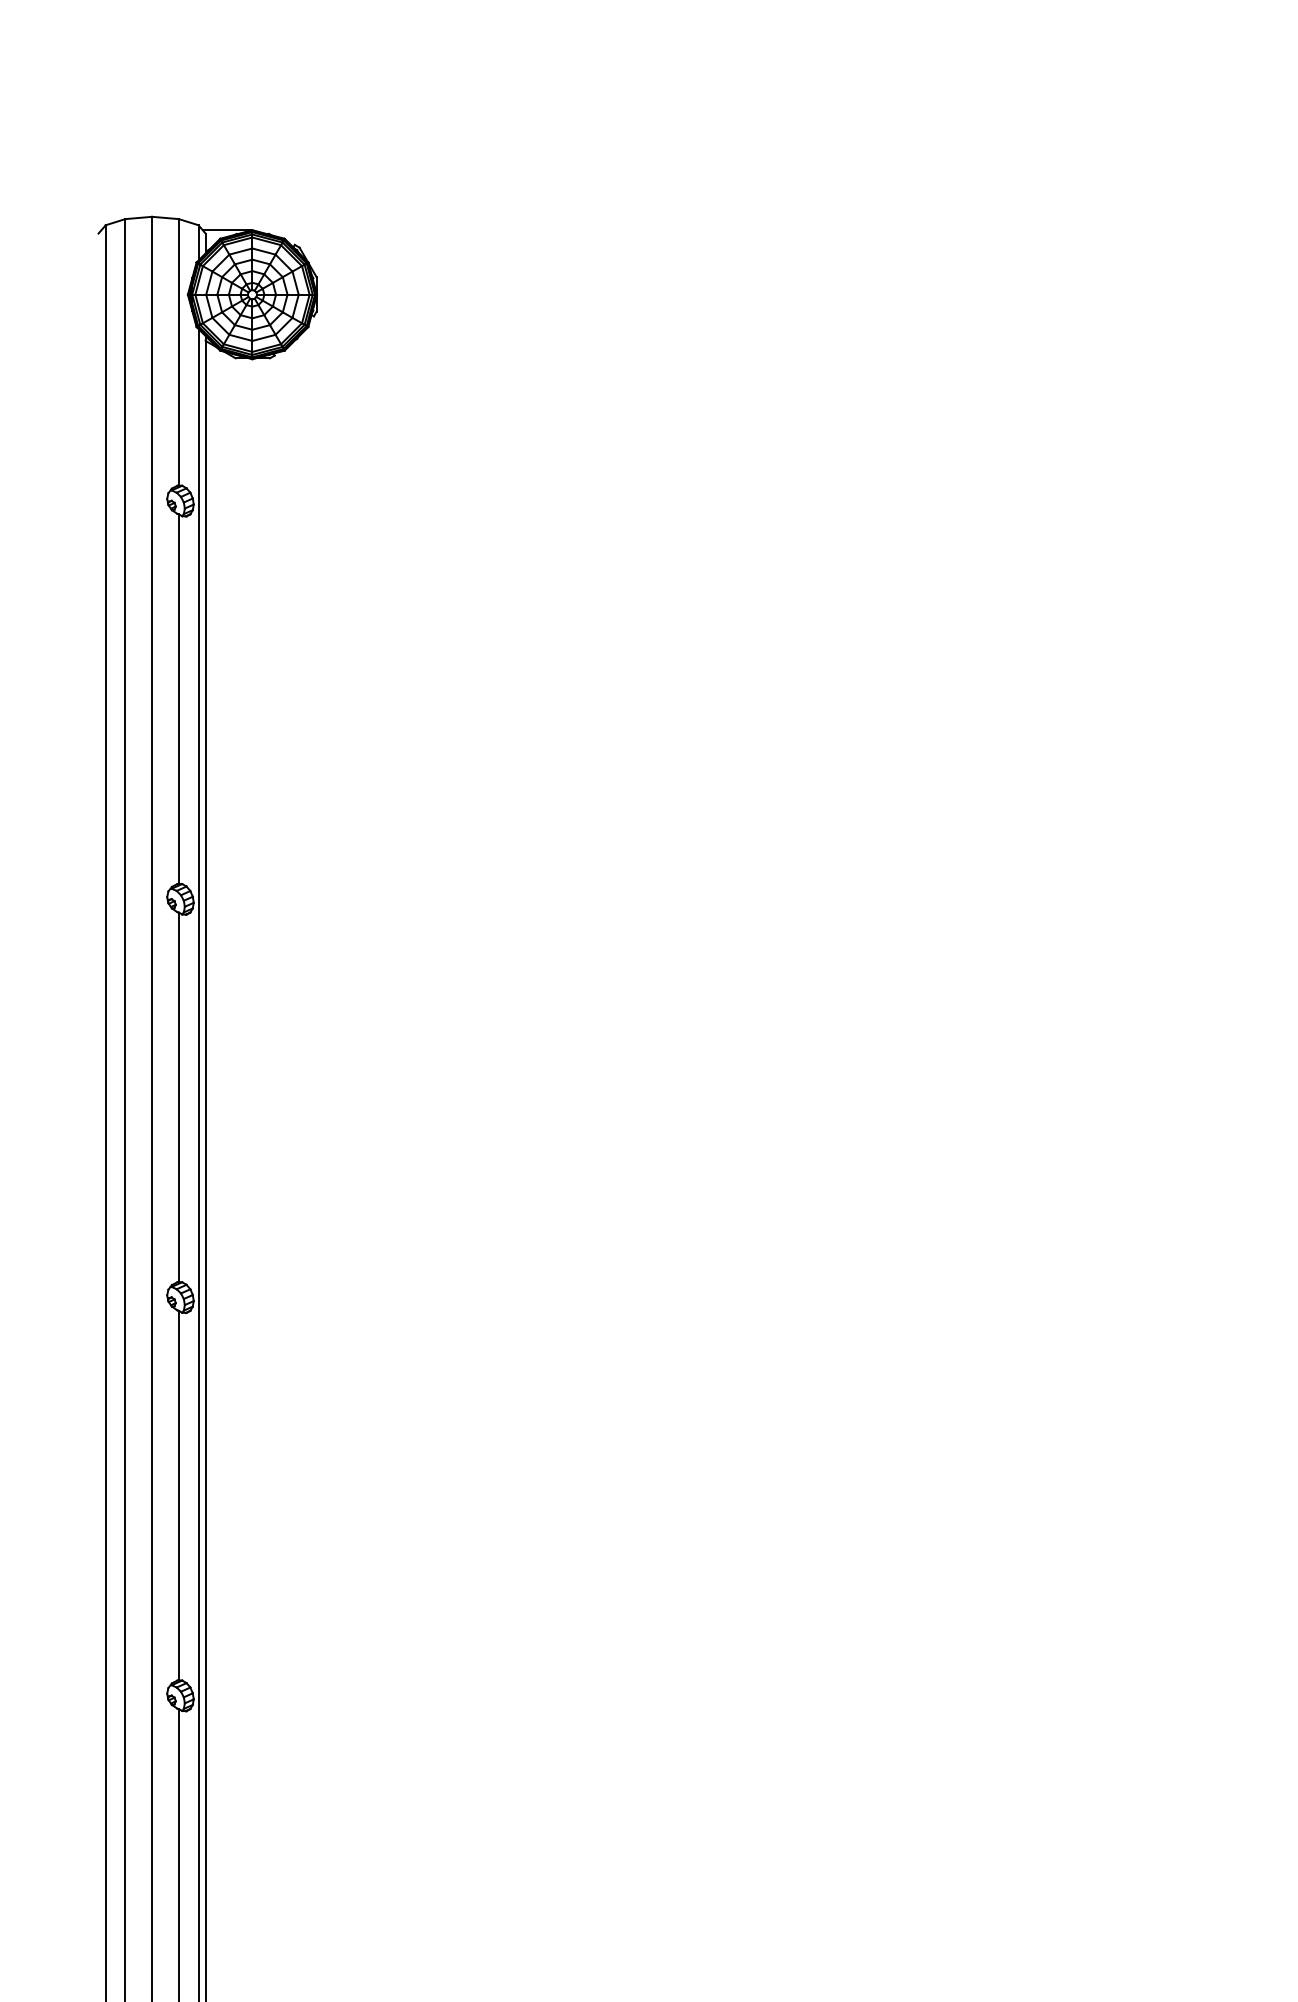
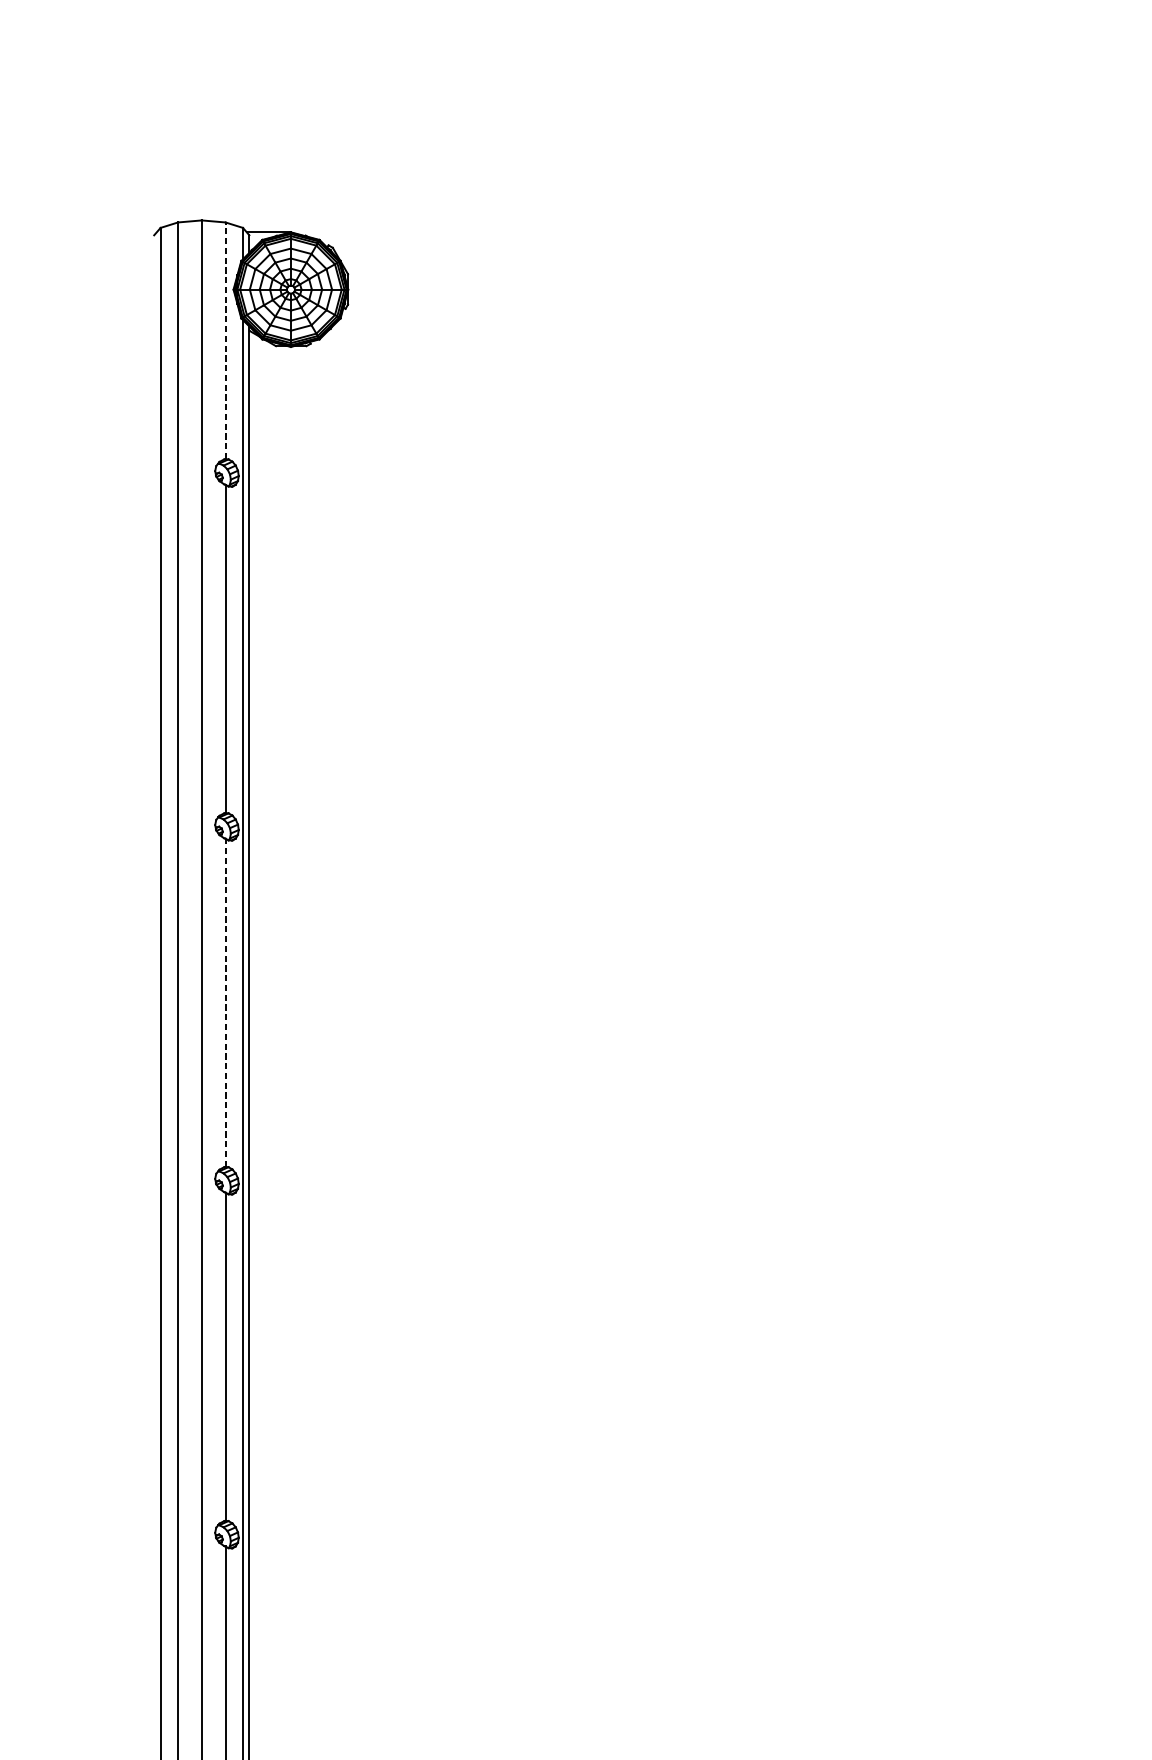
line: (178, 351) -> (225, 340), solid -> dashed
line: (178, 1097) -> (225, 1003), solid -> dashed

